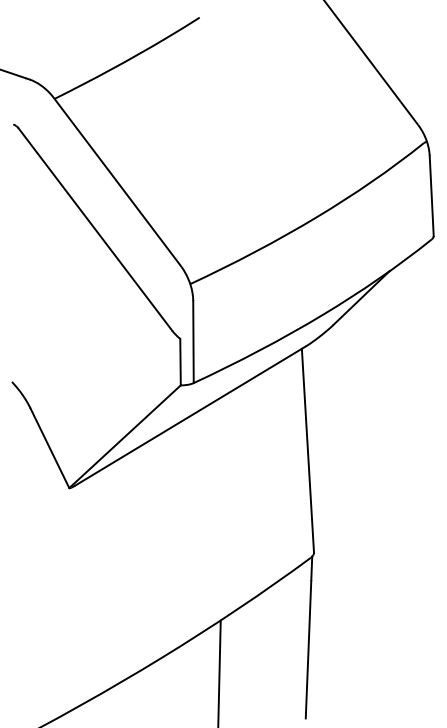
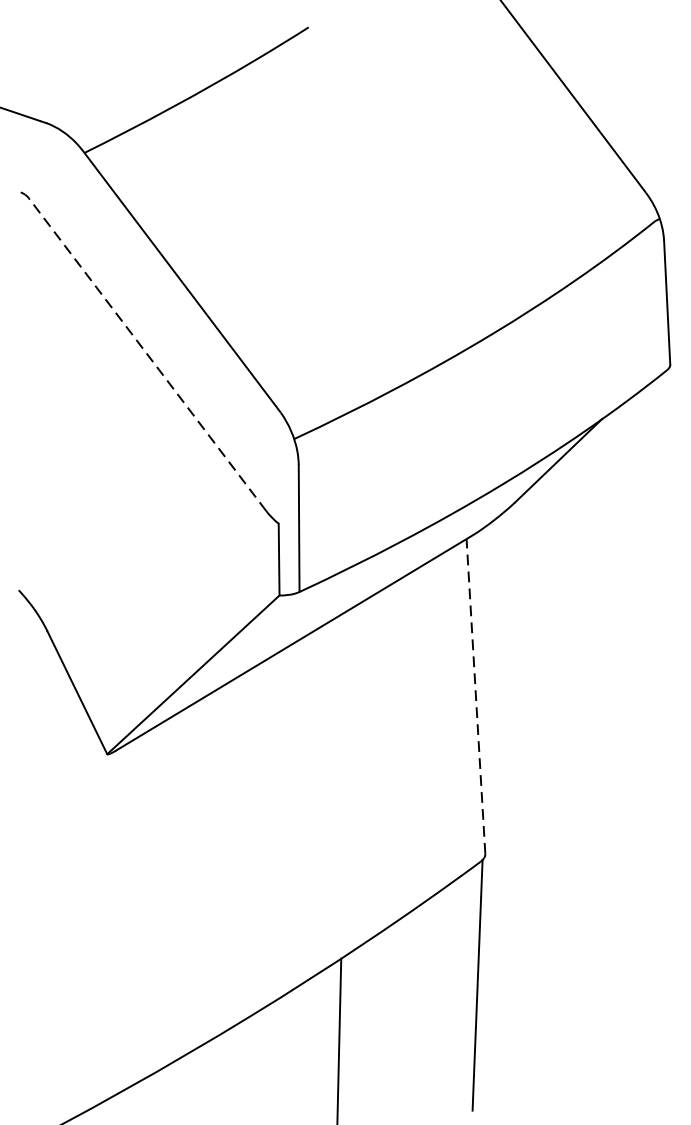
line: (95, 229) -> (147, 354), solid -> dashed
line: (307, 450) -> (475, 696), solid -> dashed

